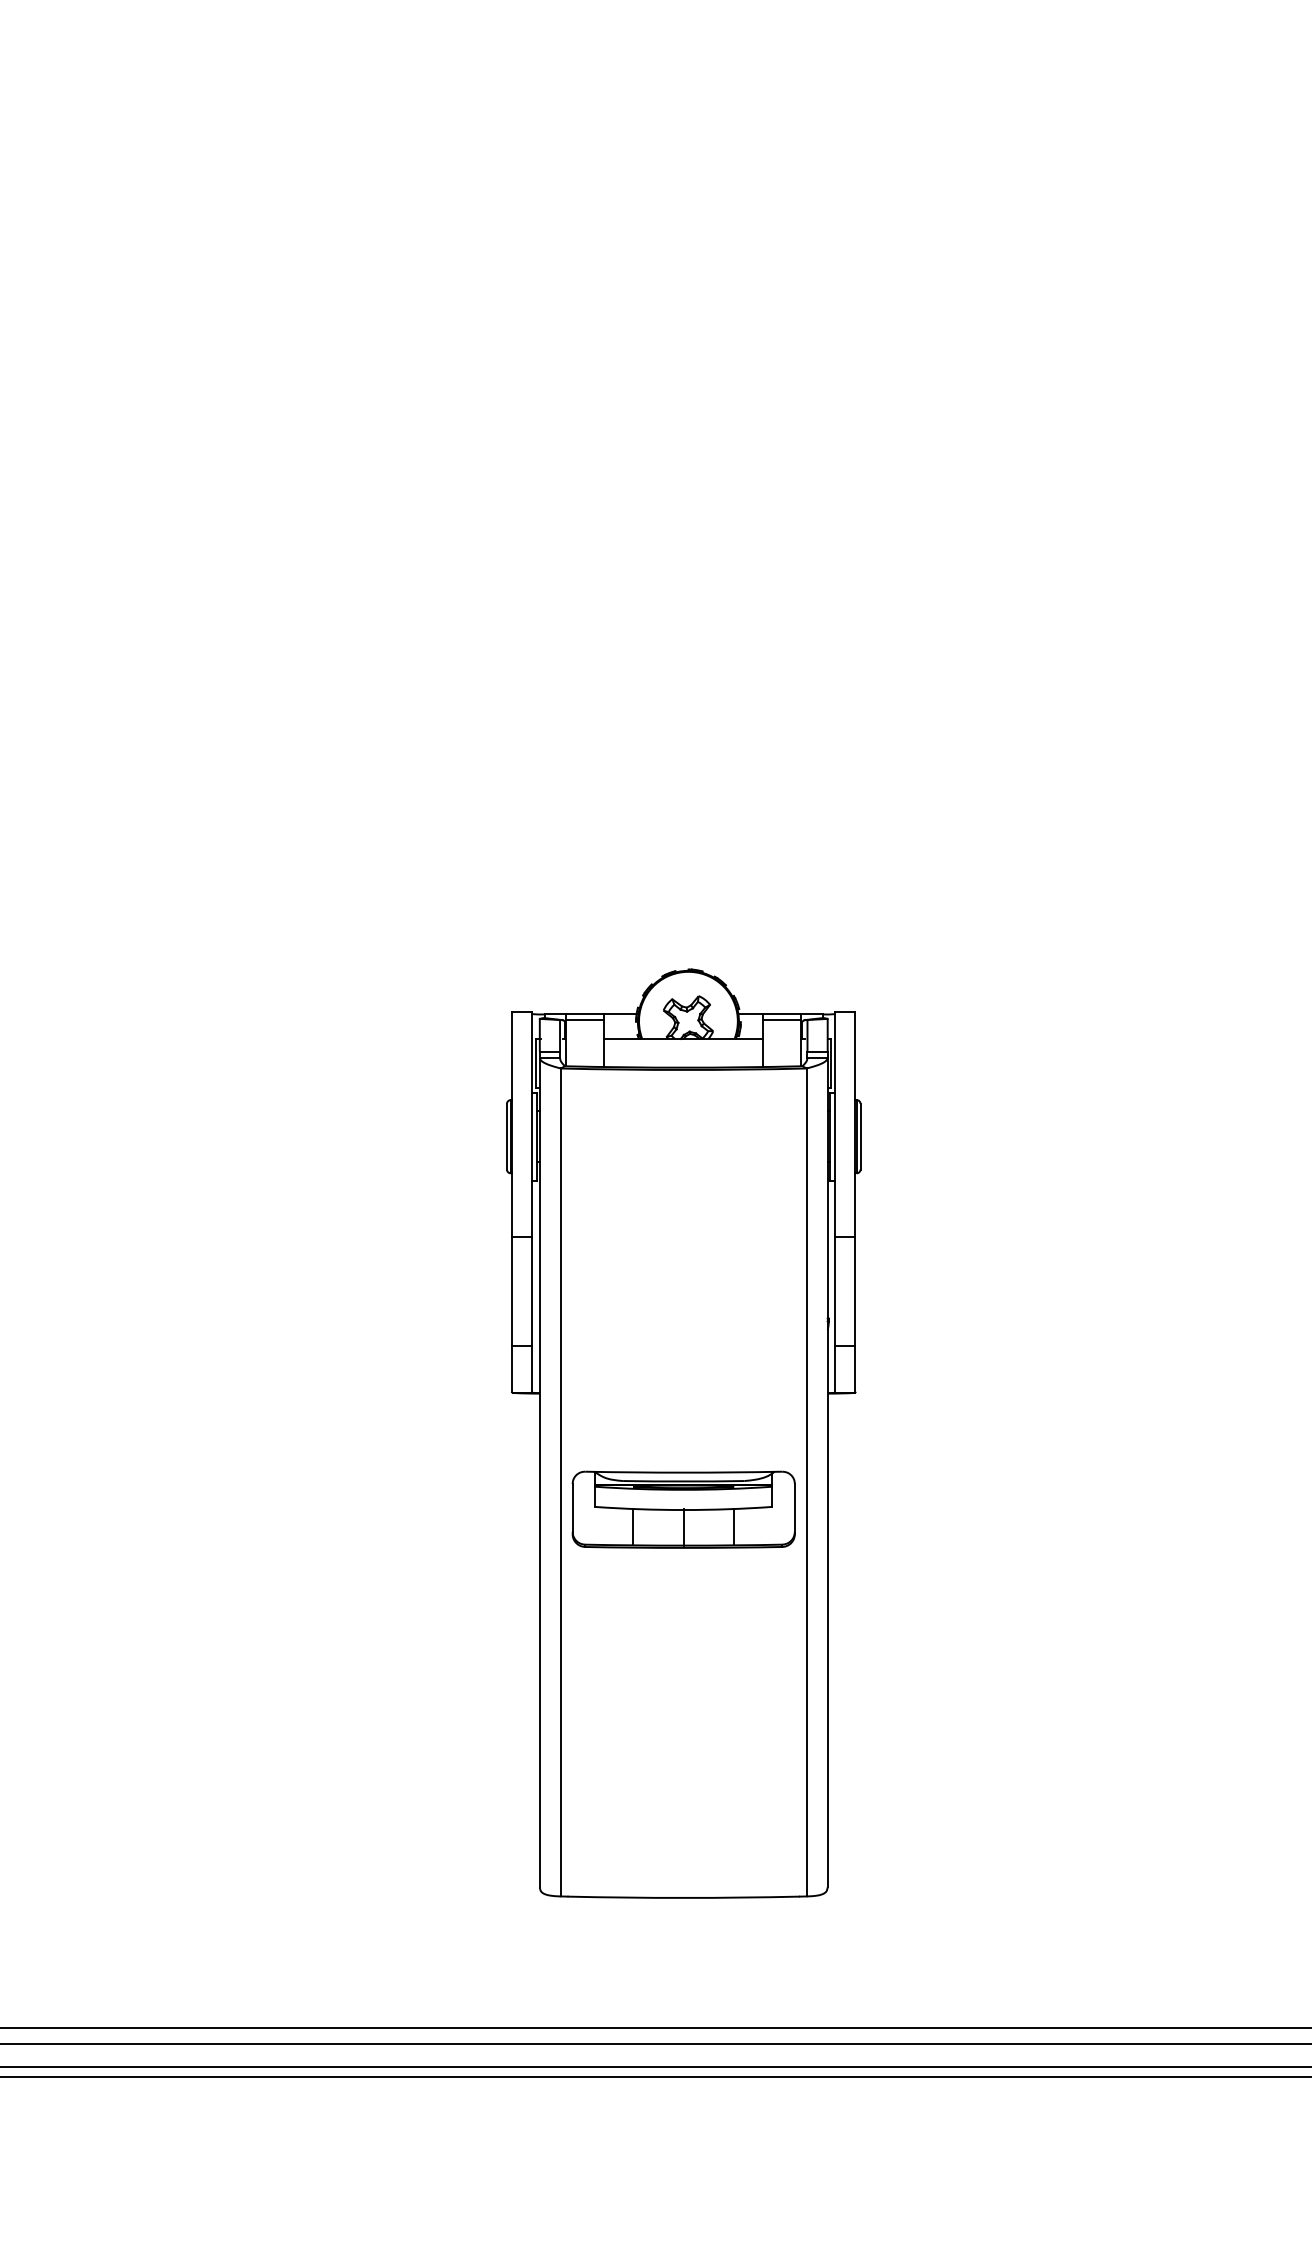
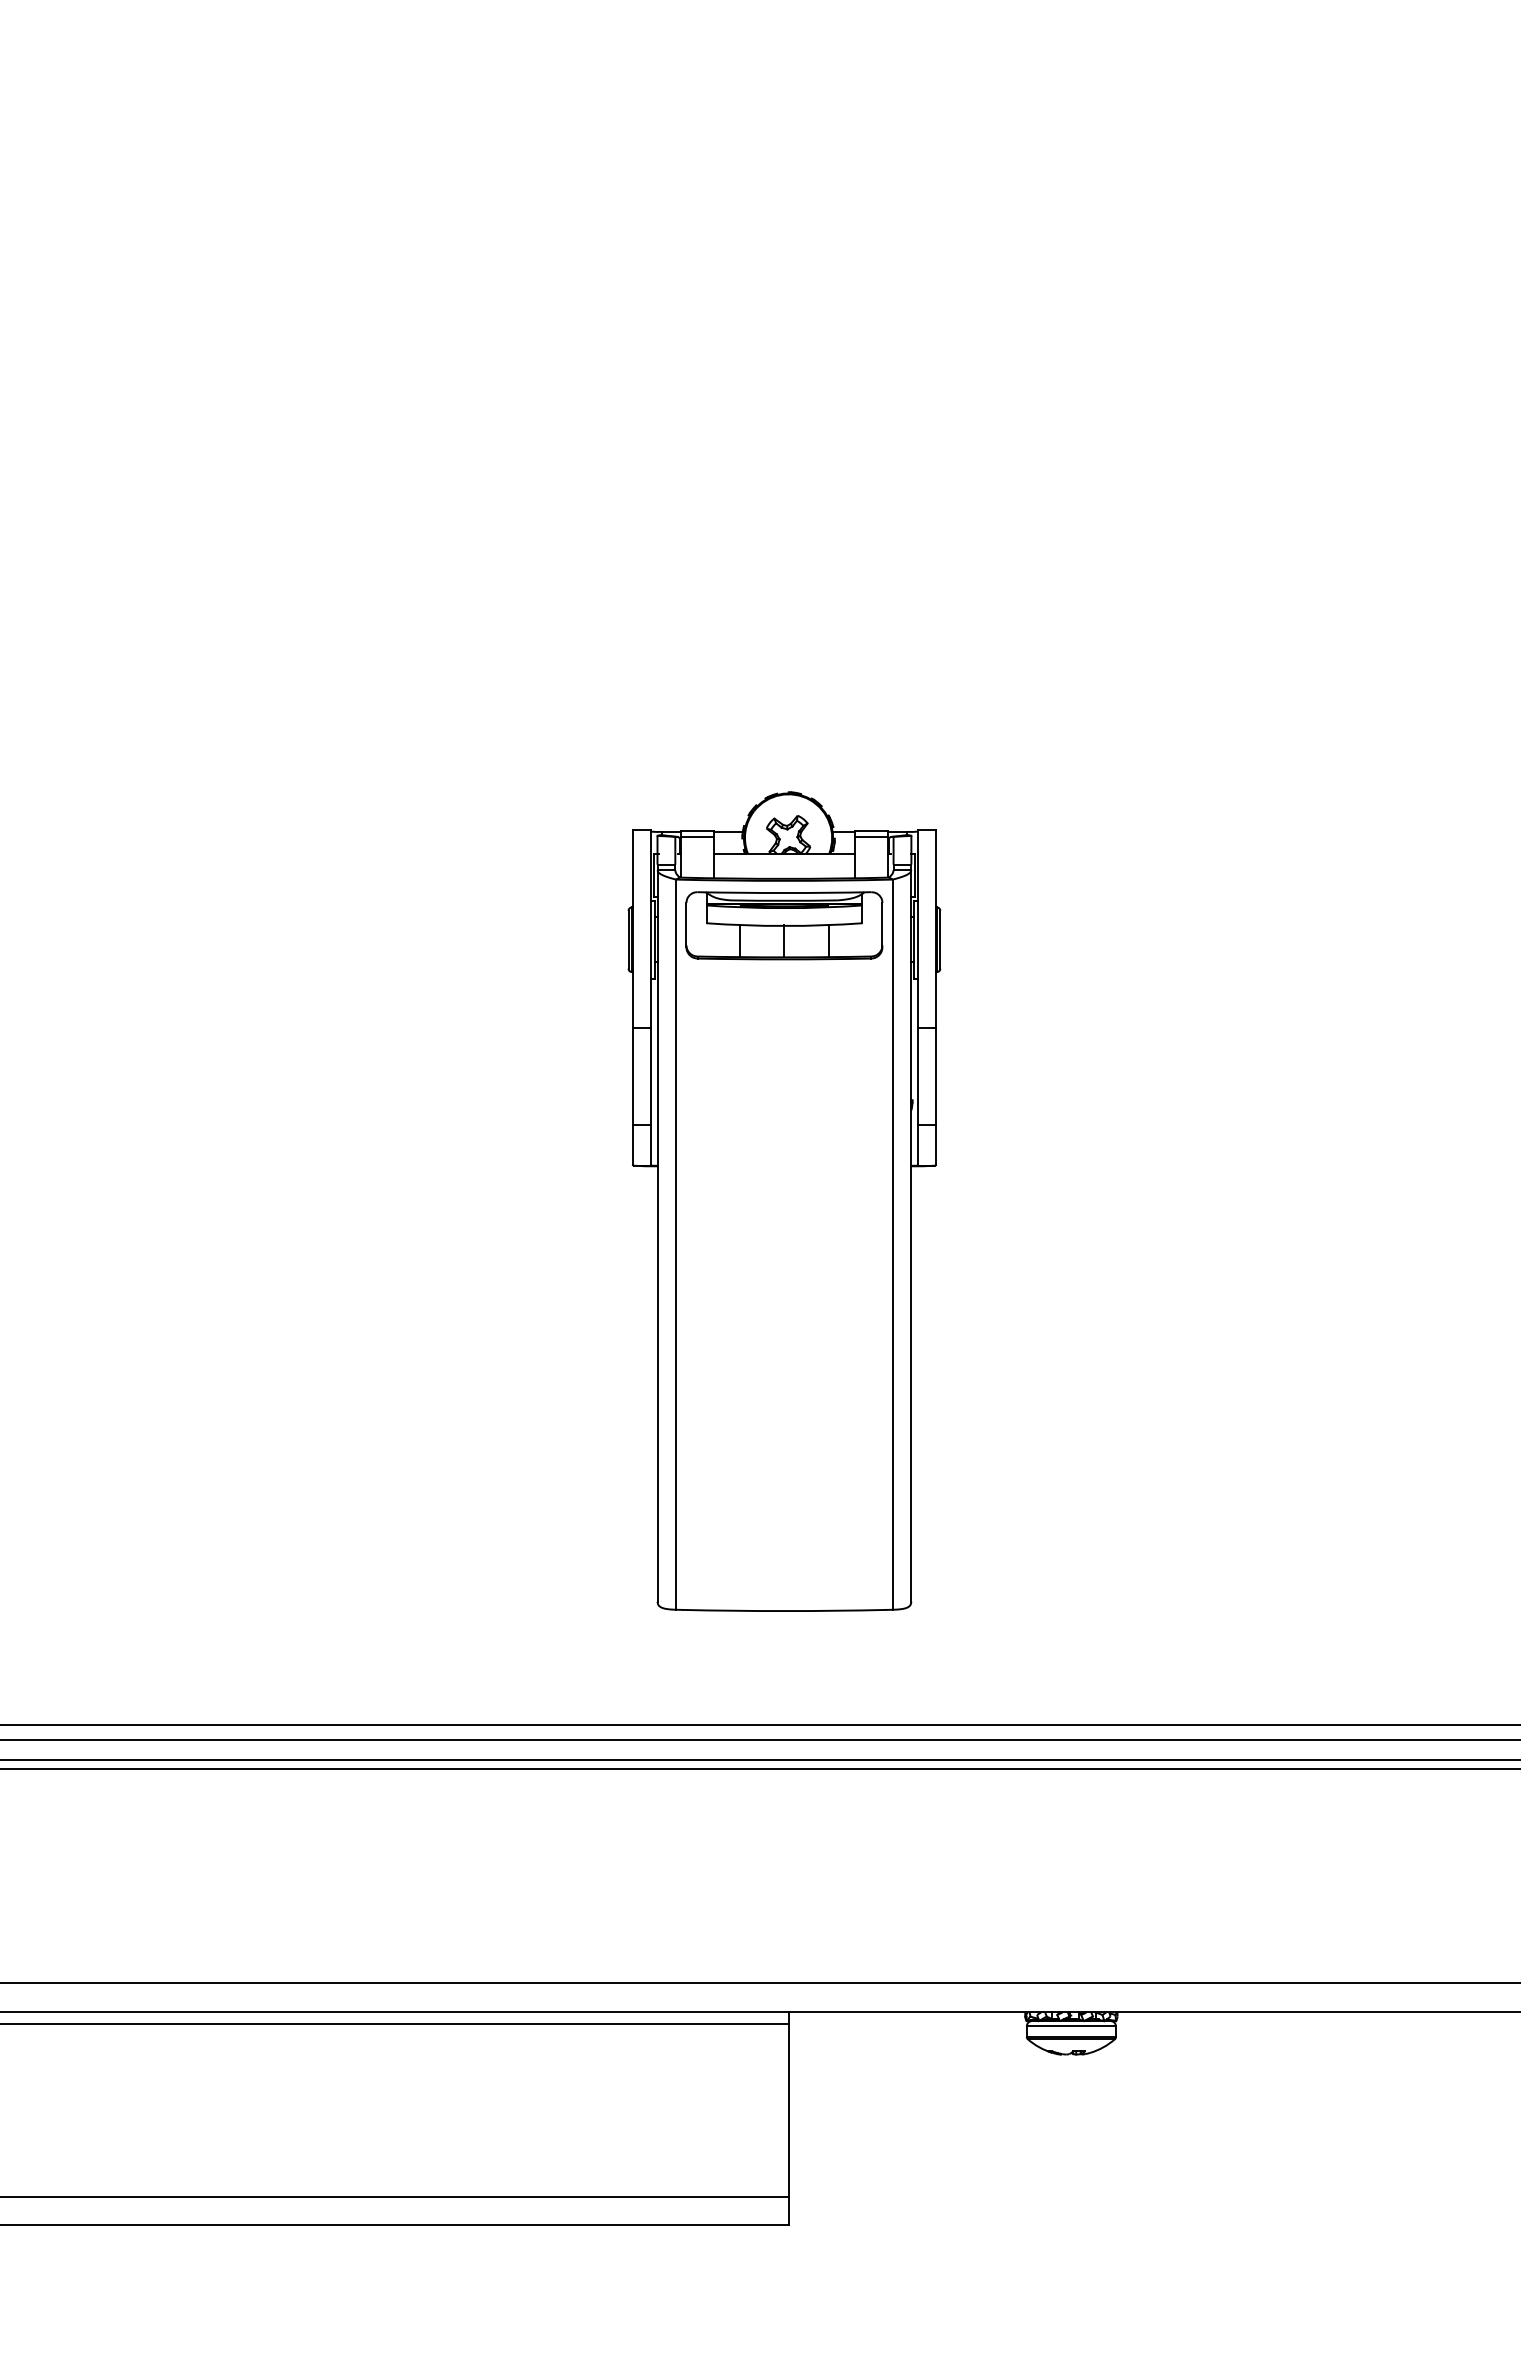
part: (683, 1509) -> (784, 925), moved

